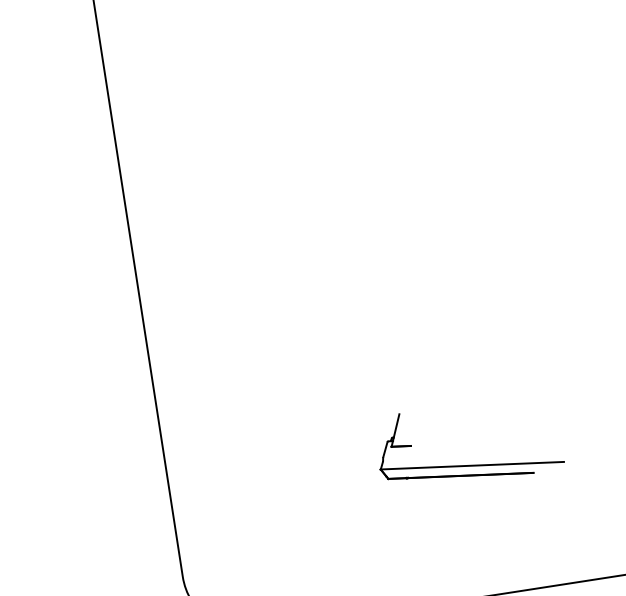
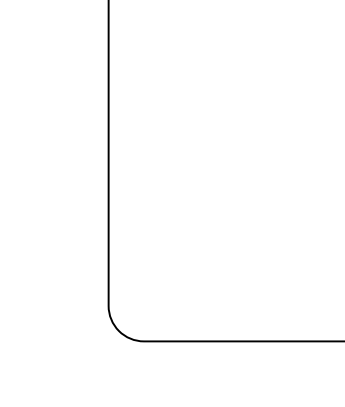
part: (468, 463) -> (269, 269), removed

